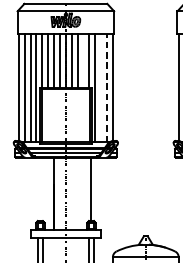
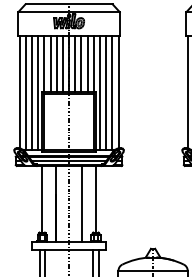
line: (83, 60) -> (87, 63), added
line: (101, 87) -> (106, 92), added
line: (107, 87) -> (112, 92), dashed -> solid
line: (40, 188) -> (42, 198), added
line: (78, 193) -> (82, 203), added

